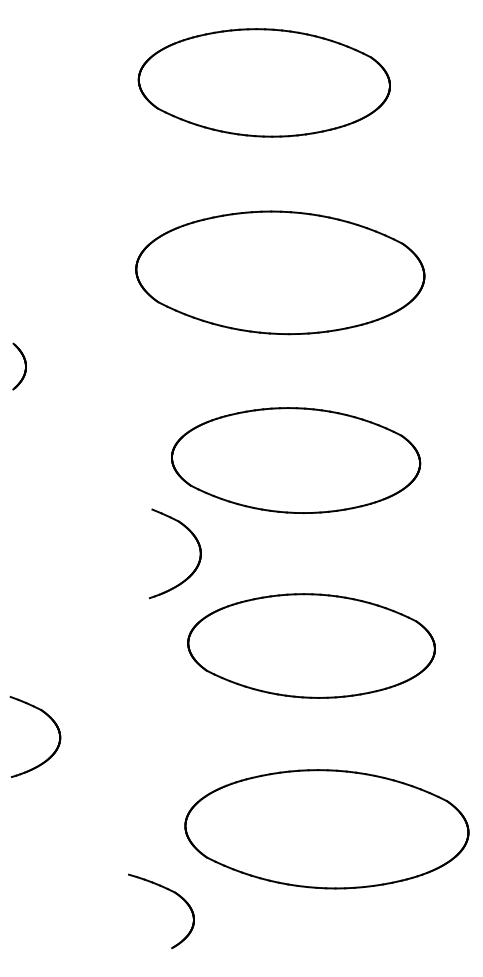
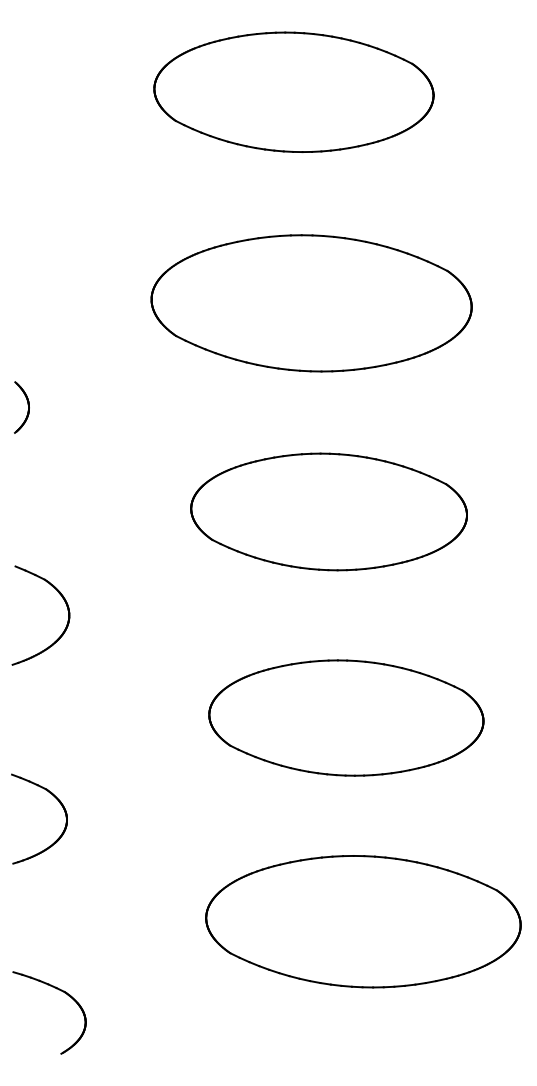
part: (199, 549) -> (67, 610), moved
part: (167, 890) -> (56, 989), moved

